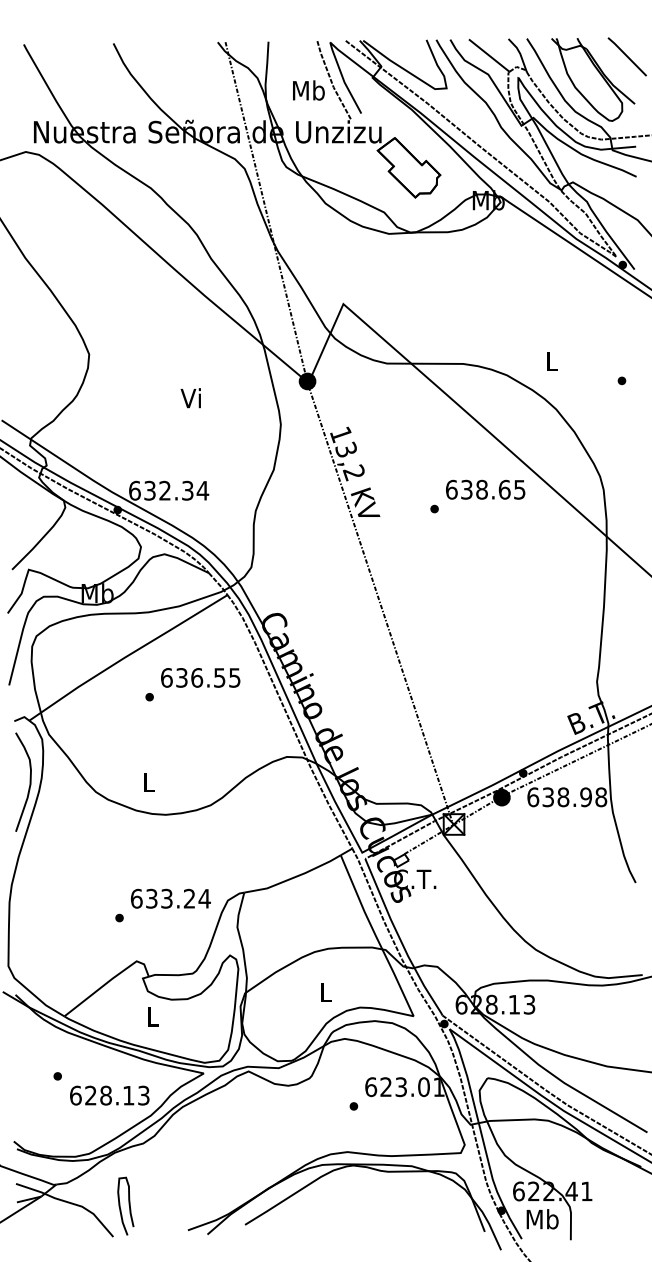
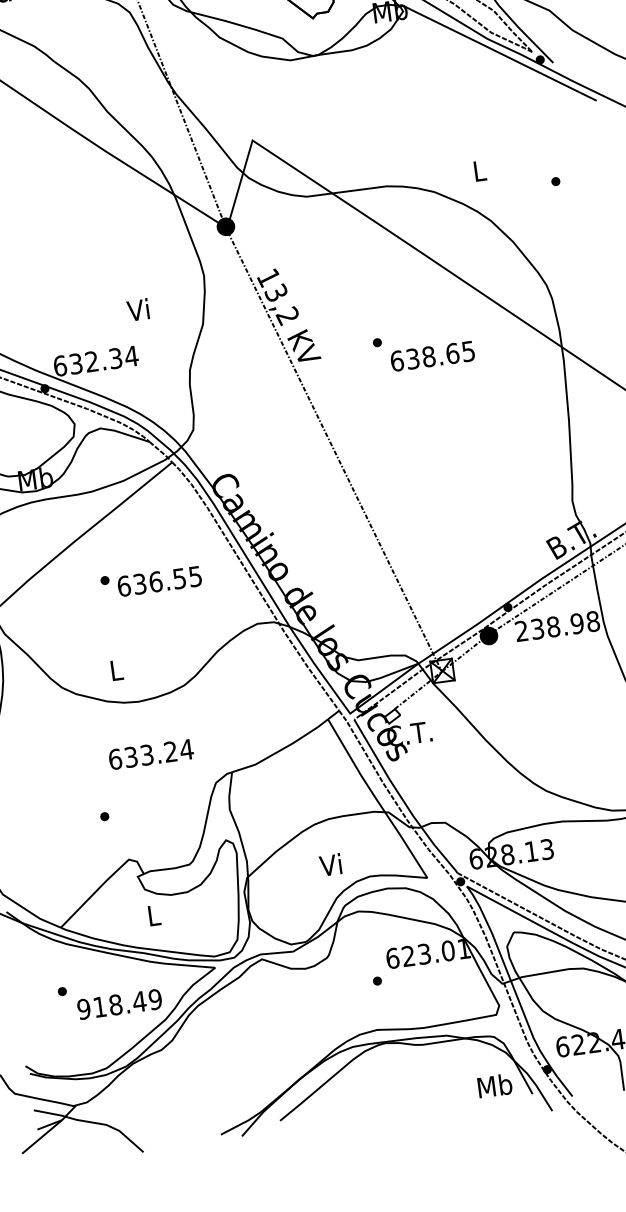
text: (190, 398) -> (137, 310), moved
text: (485, 489) -> (432, 356), moved
text: (200, 677) -> (159, 581), moved
text: (533, 797) -> (522, 631), 638.98 -> 238.98
text: (170, 898) -> (150, 754), moved
text: (324, 991) -> (330, 864), L -> Vi
text: (109, 1095) -> (119, 1004), 628.13 -> 918.49
curve: (128, 1205) -> (154, 1117), removed
text: (542, 1219) -> (494, 1086), moved

